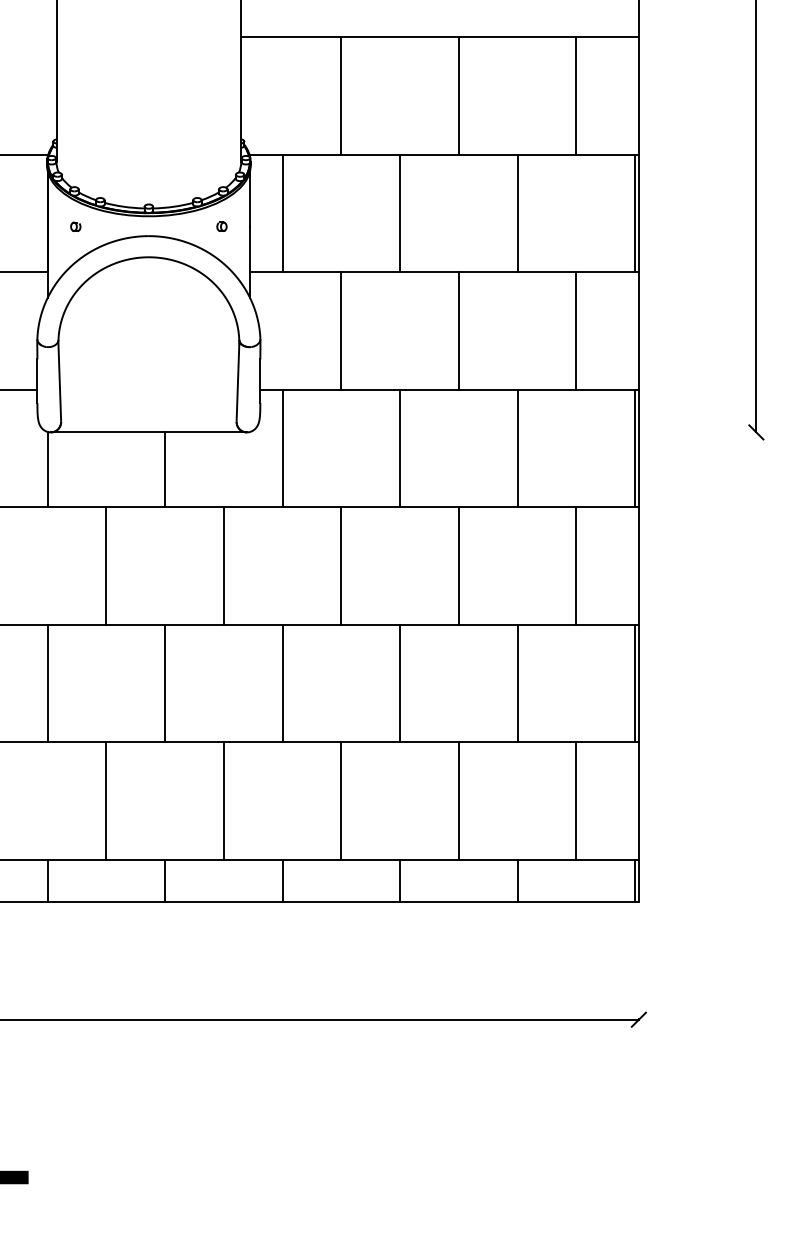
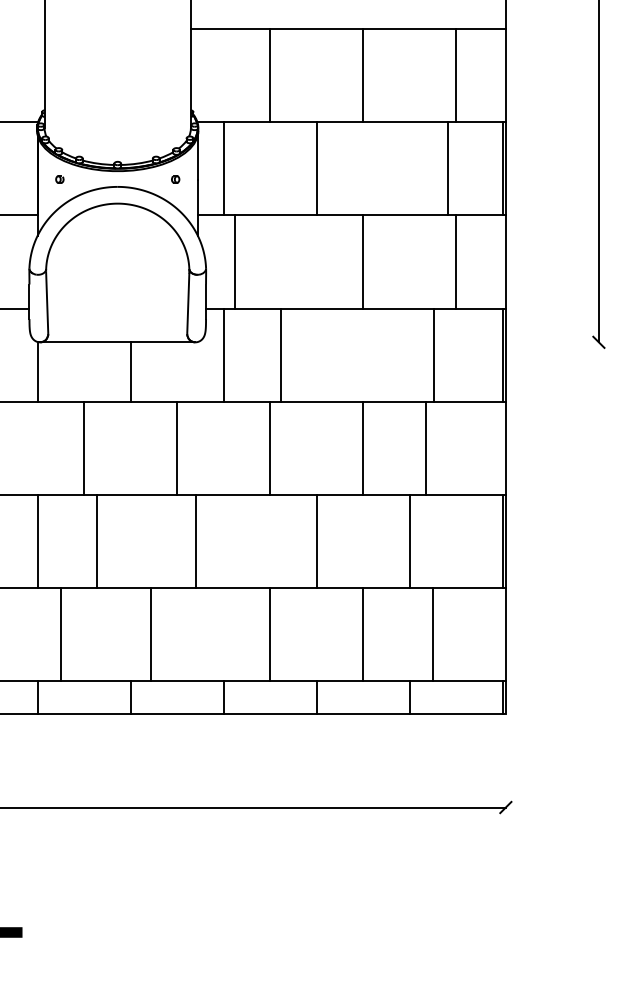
line: (517, 213) -> (447, 168), moved
line: (341, 330) -> (235, 261), moved
line: (400, 448) -> (281, 355), moved
line: (517, 448) -> (433, 355), moved
line: (576, 565) -> (426, 447), moved
line: (165, 683) -> (97, 541), moved
line: (282, 683) -> (195, 541), moved
line: (106, 800) -> (61, 633), moved
line: (223, 800) -> (150, 633), moved
line: (576, 800) -> (433, 633), moved

